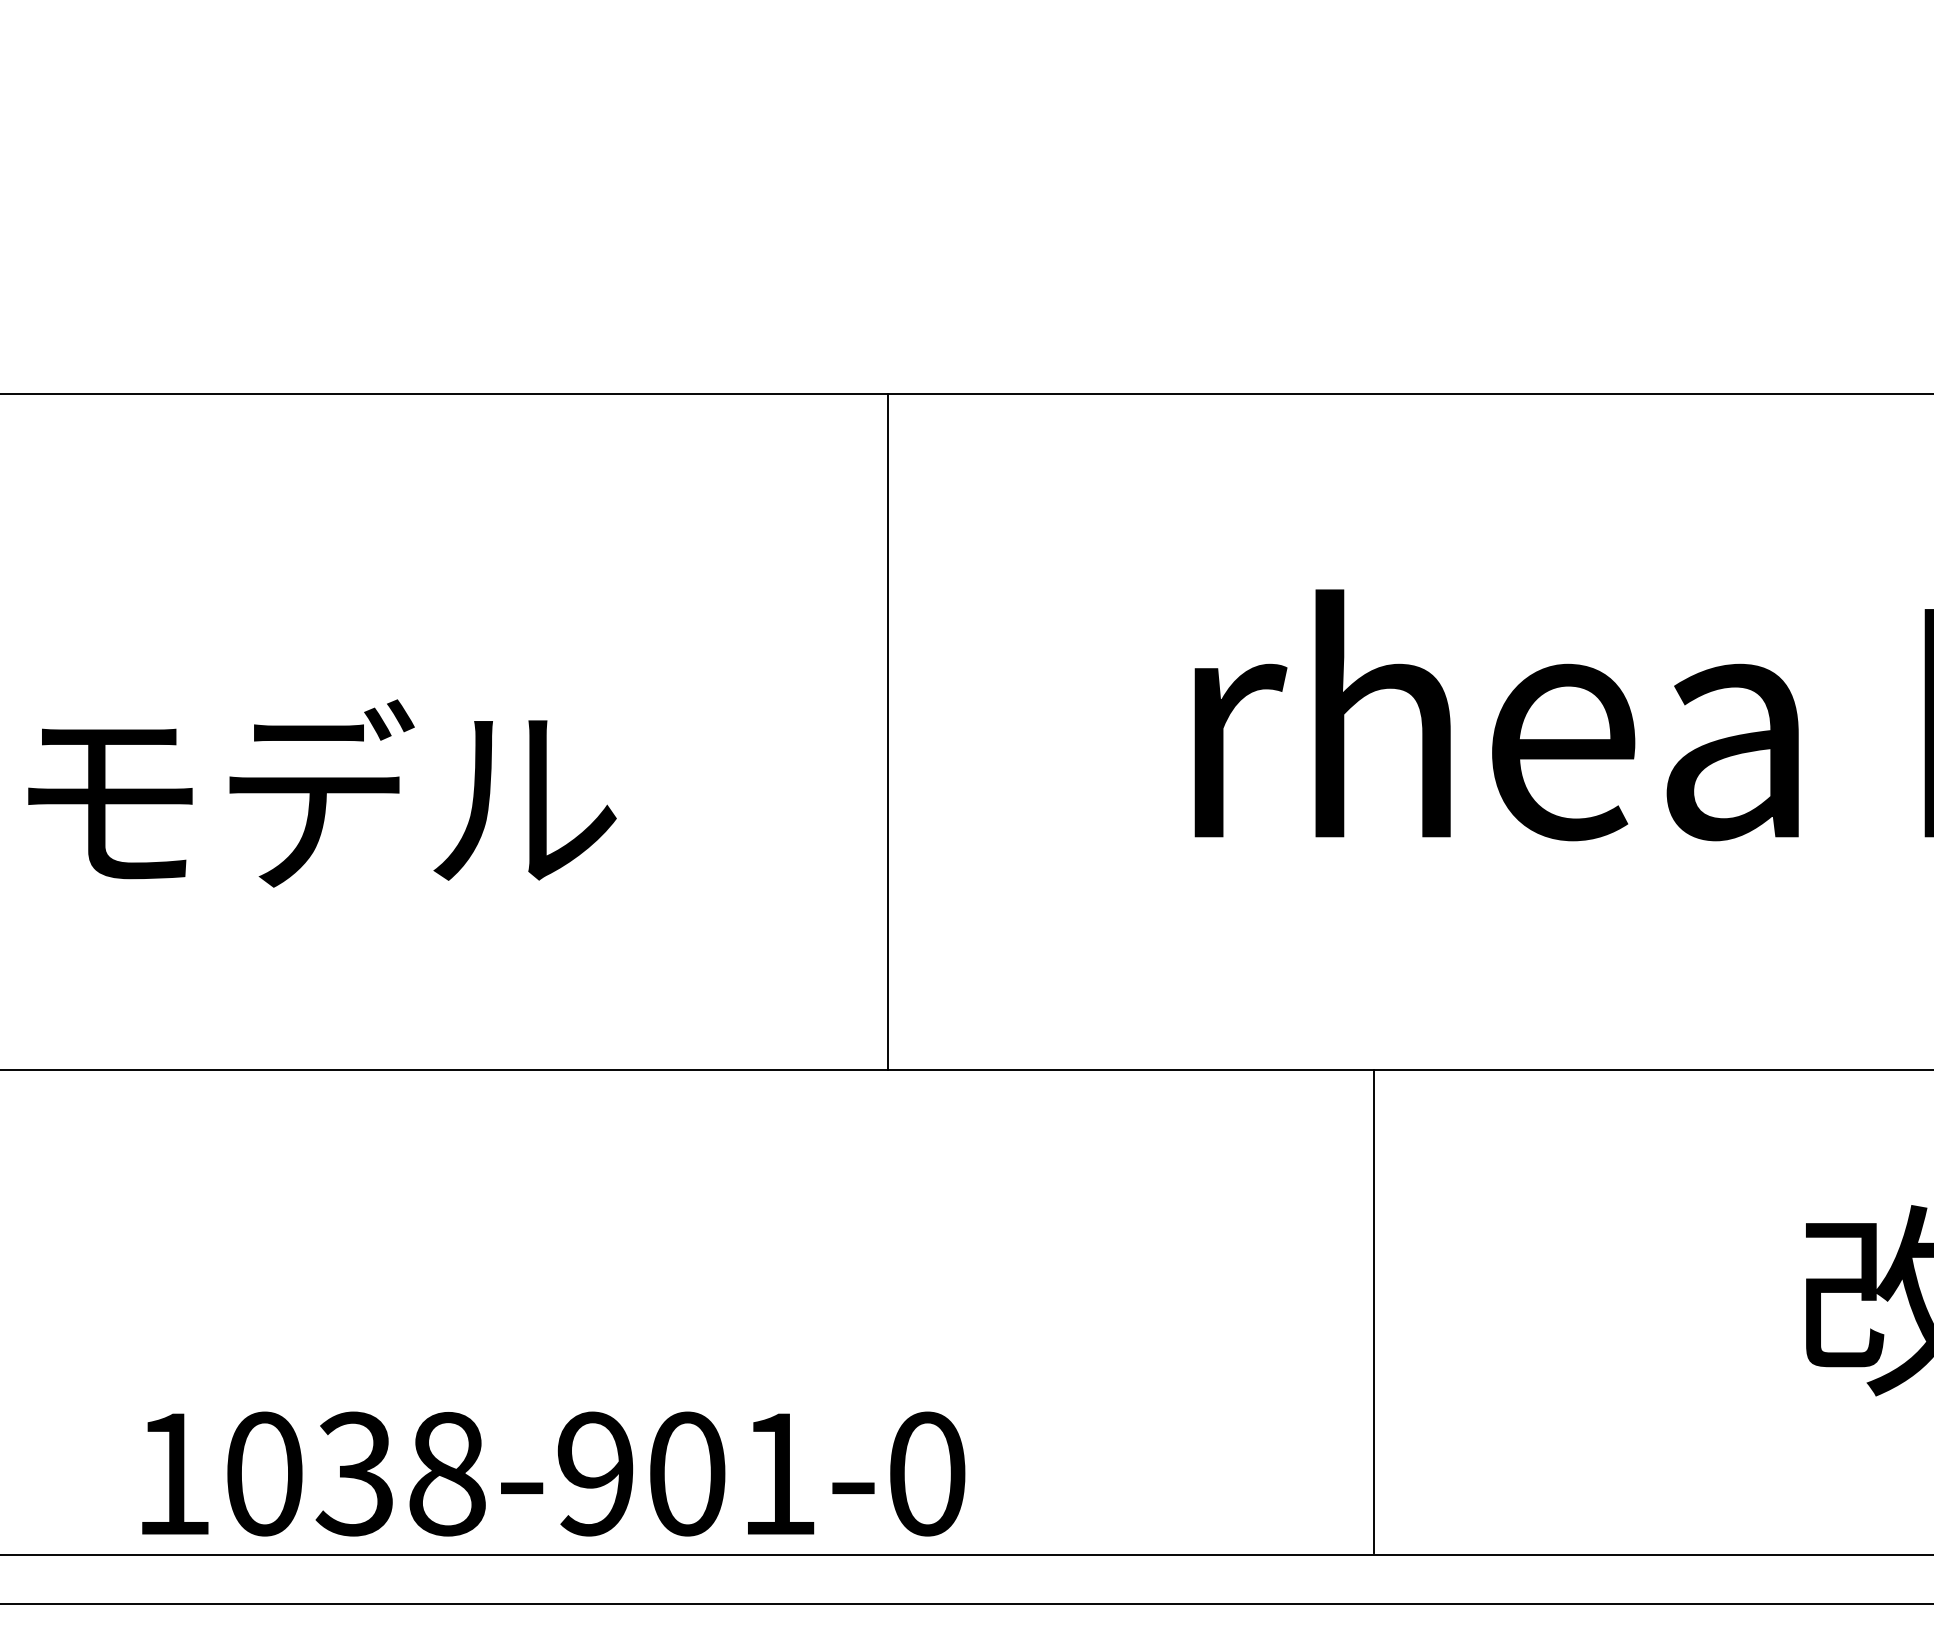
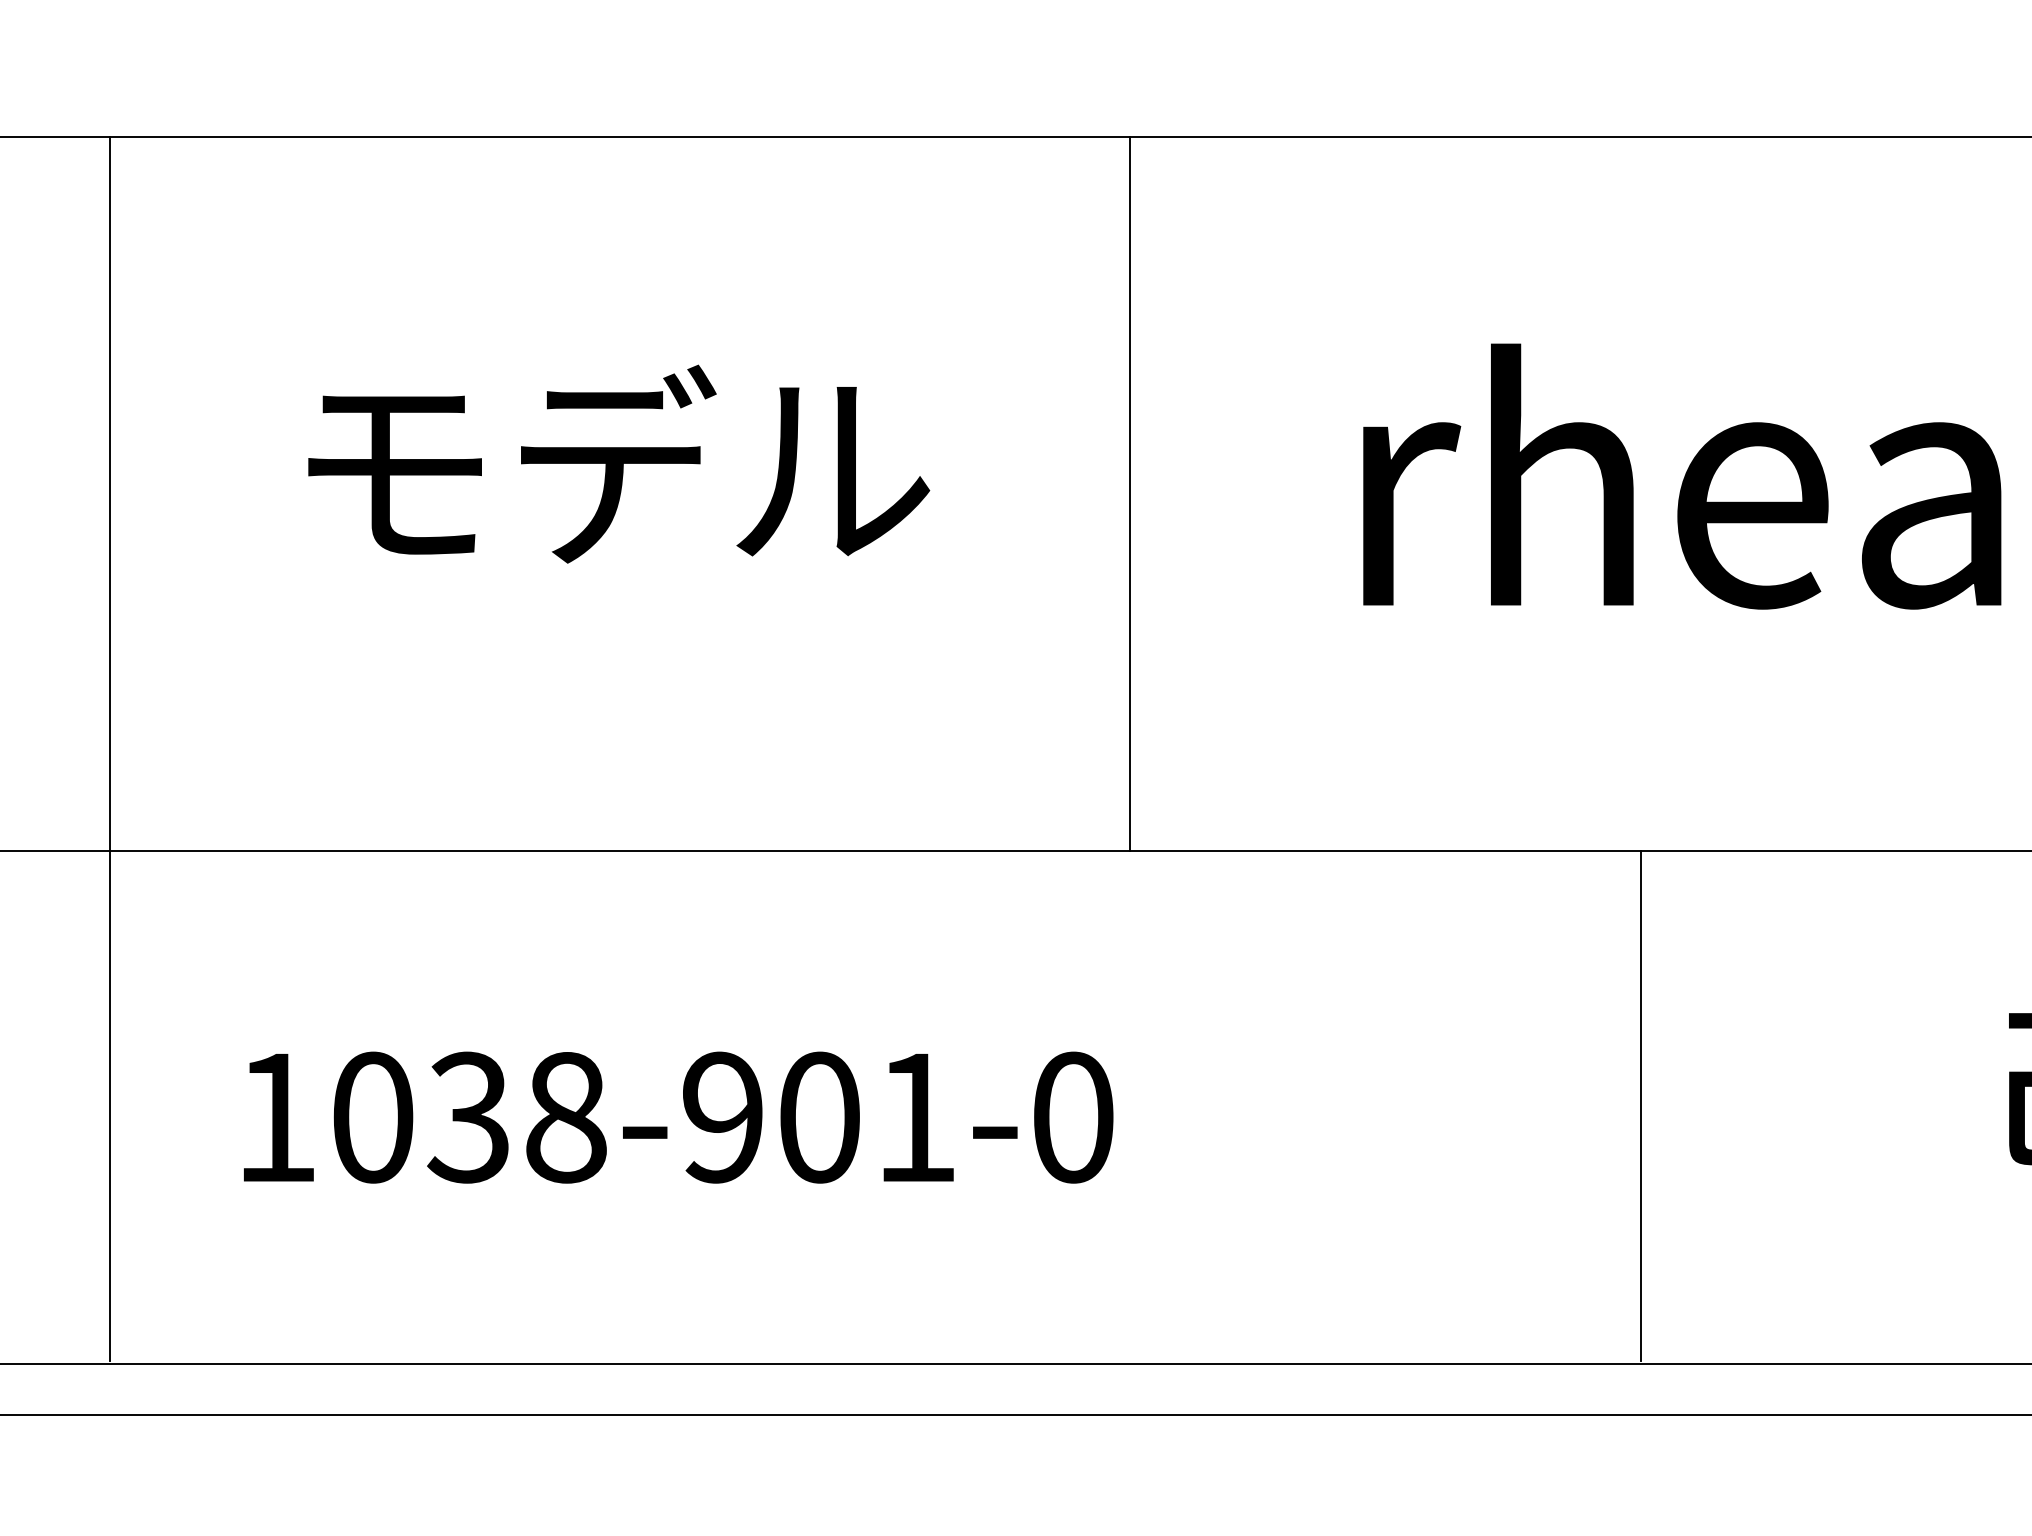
line: (888, 731) -> (1130, 493), moved
text: (322, 793) -> (619, 464), moved
line: (8, 972) -> (109, 748), added
line: (1374, 1310) -> (1640, 1105), moved
text: (553, 1473) -> (678, 1117), moved

